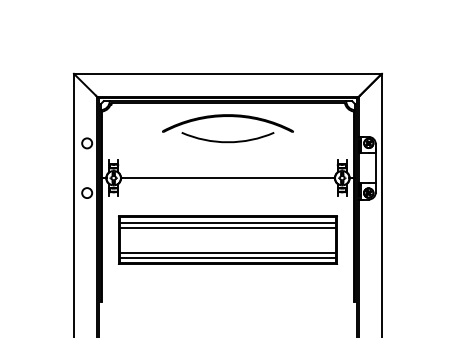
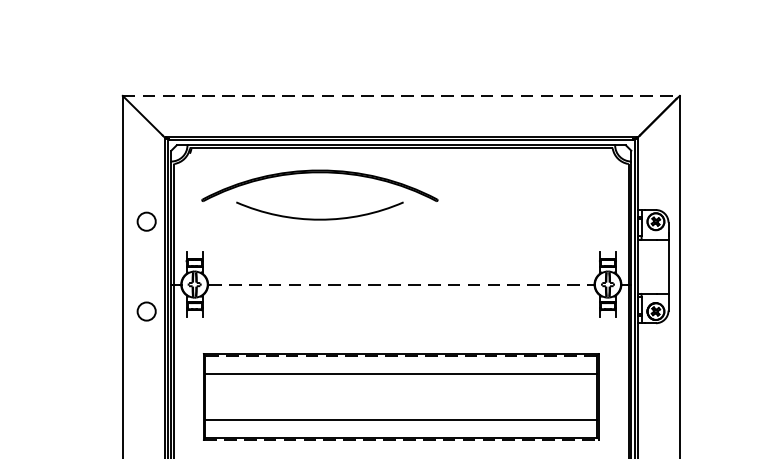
line: (228, 73) -> (402, 95), solid -> dashed
part: (227, 116) -> (319, 173), moved
line: (228, 178) -> (402, 285), solid -> dashed
line: (227, 217) -> (400, 355), solid -> dashed
line: (227, 222) -> (400, 364), removed
line: (227, 257) -> (400, 428), removed
line: (228, 264) -> (402, 440), solid -> dashed

